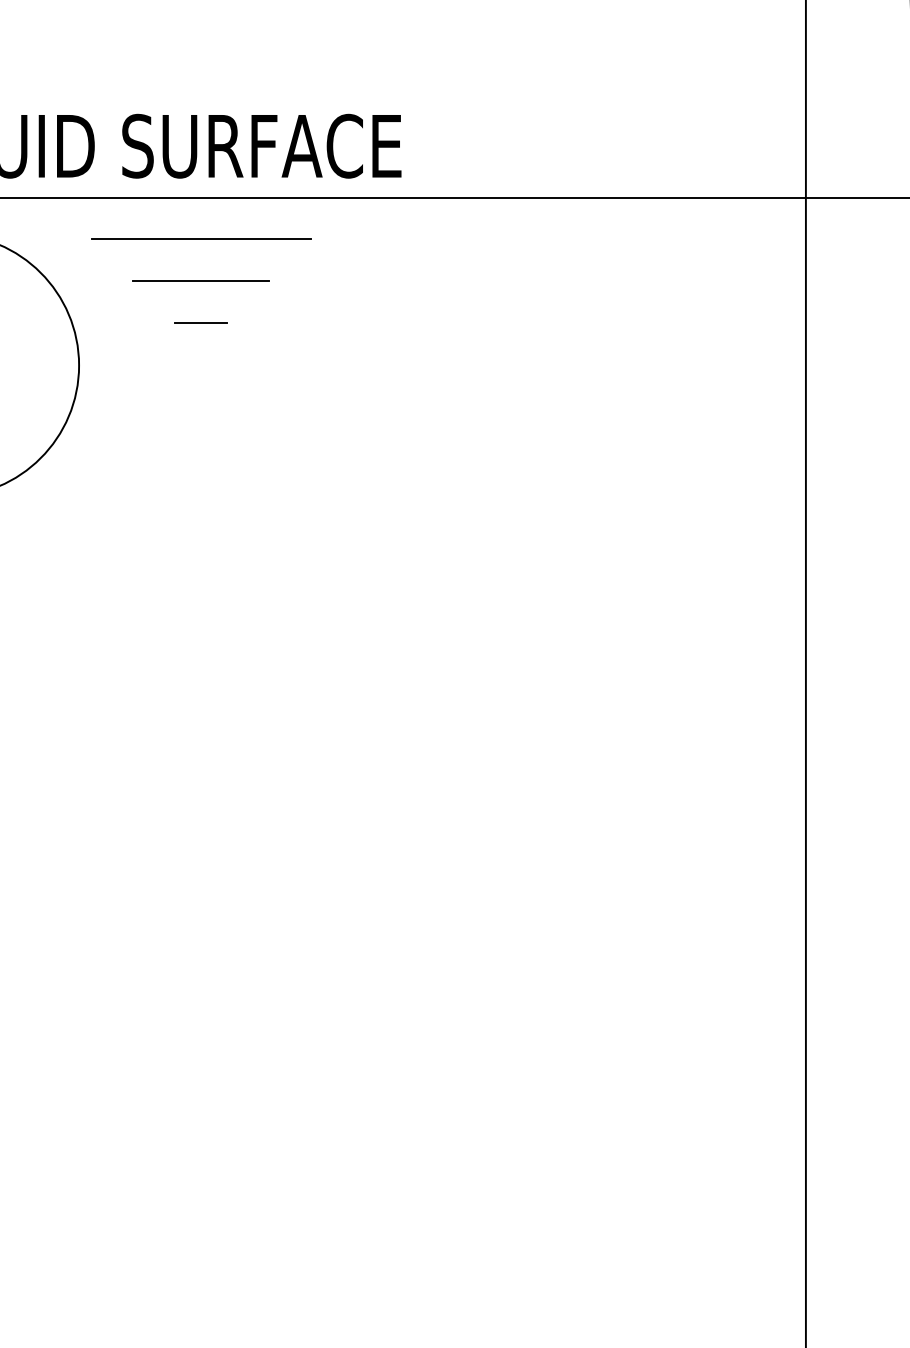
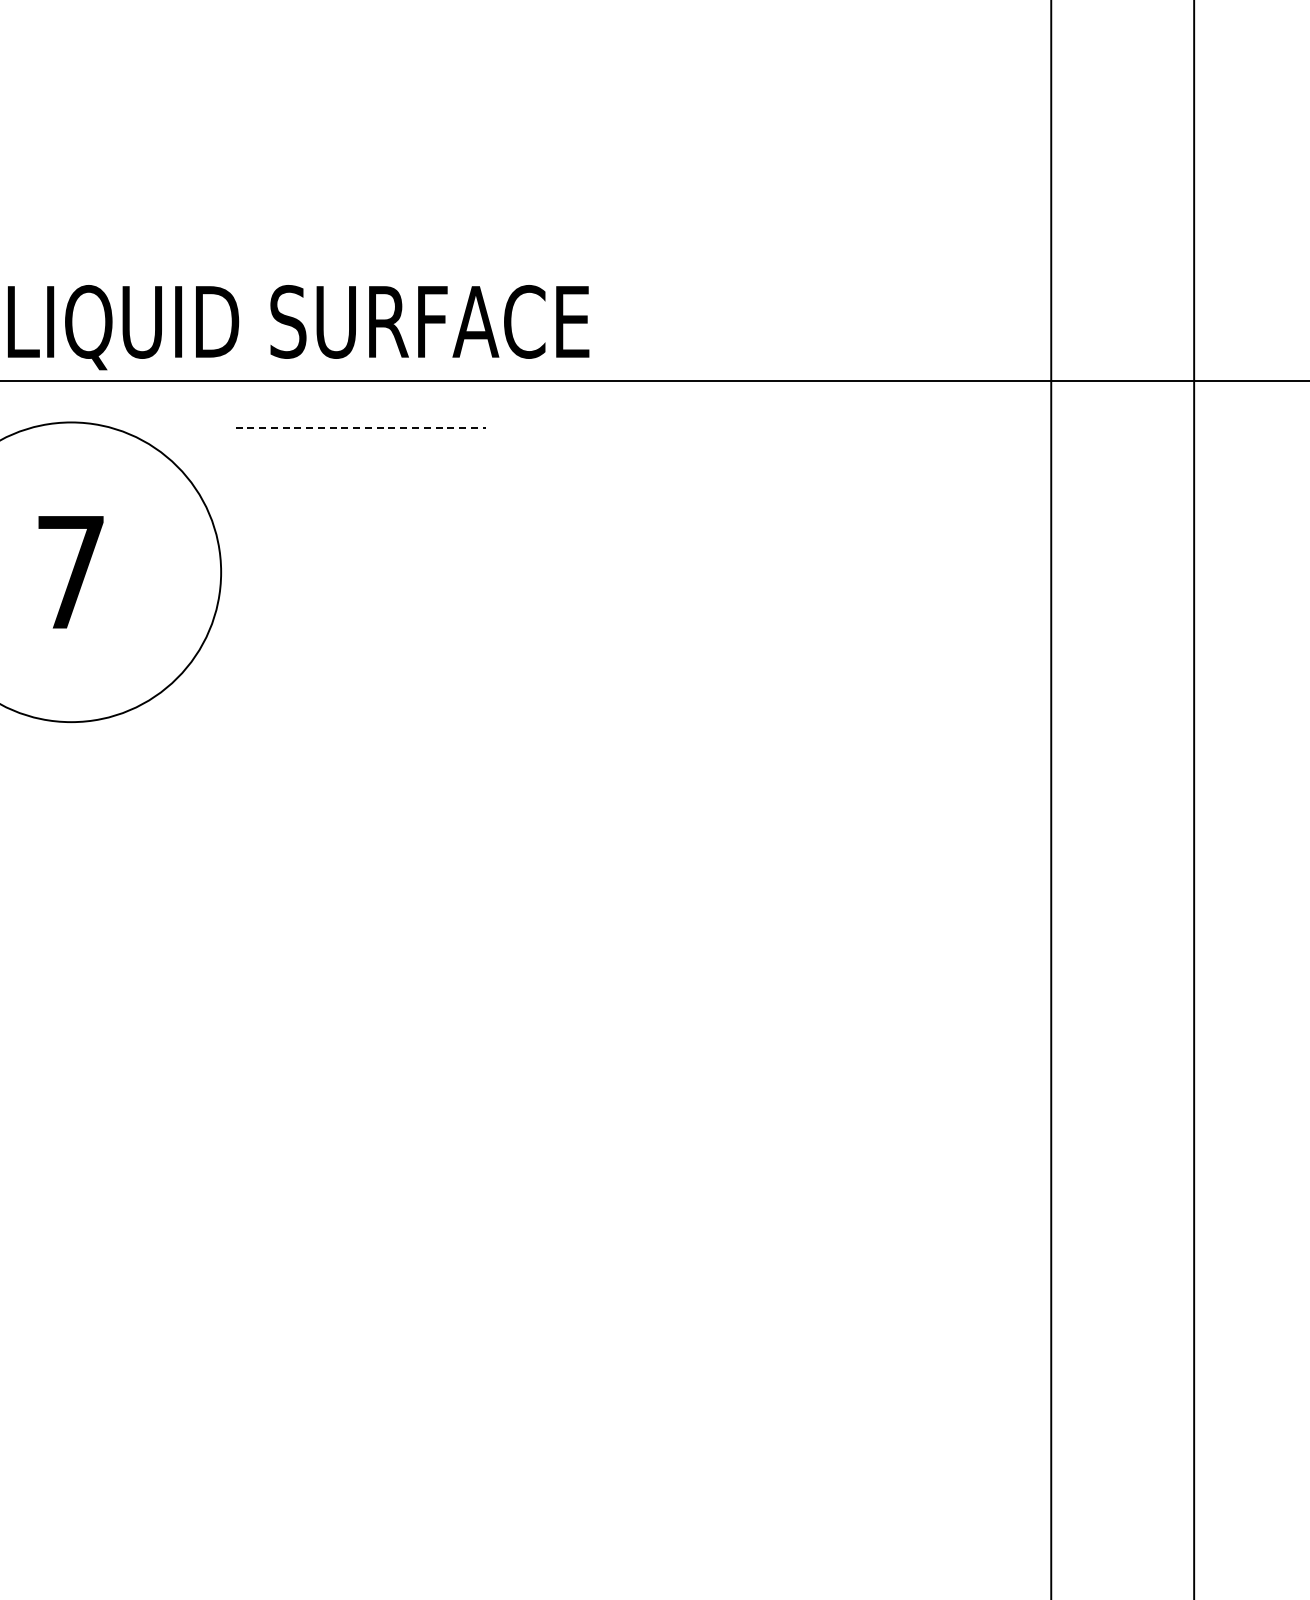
line: (201, 239) -> (361, 428), solid -> dashed
line: (201, 281) -> (360, 476), removed
line: (201, 322) -> (360, 523), removed

